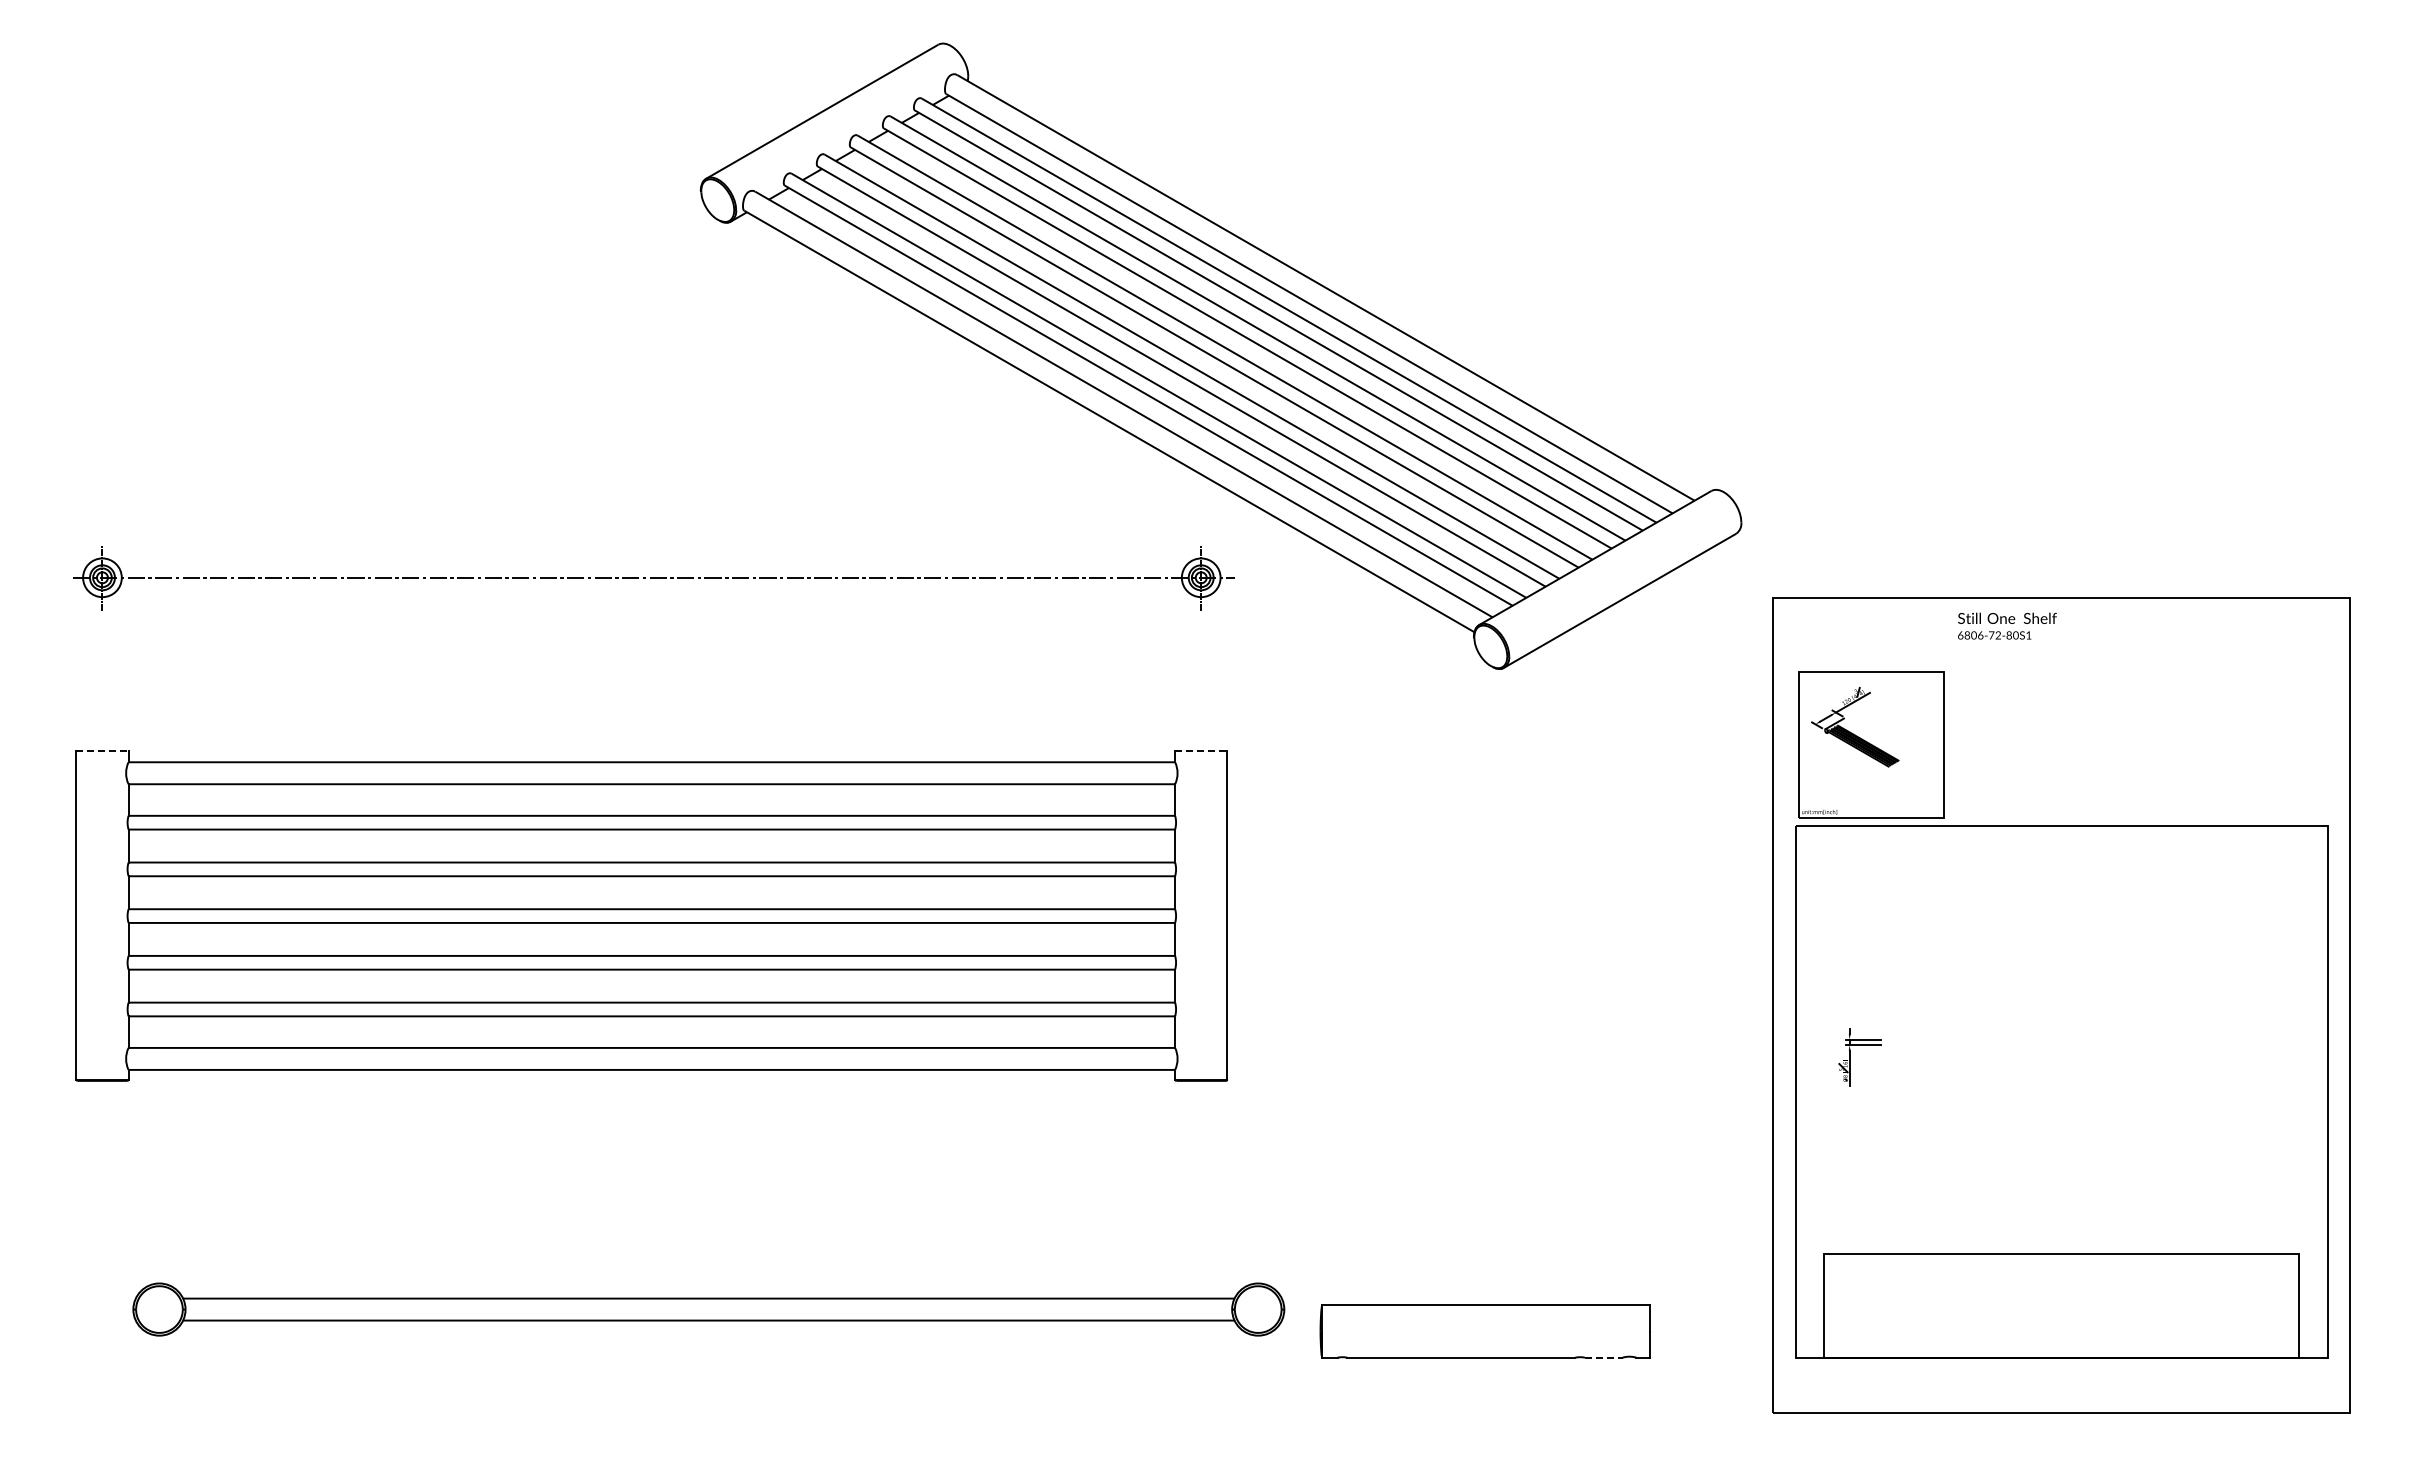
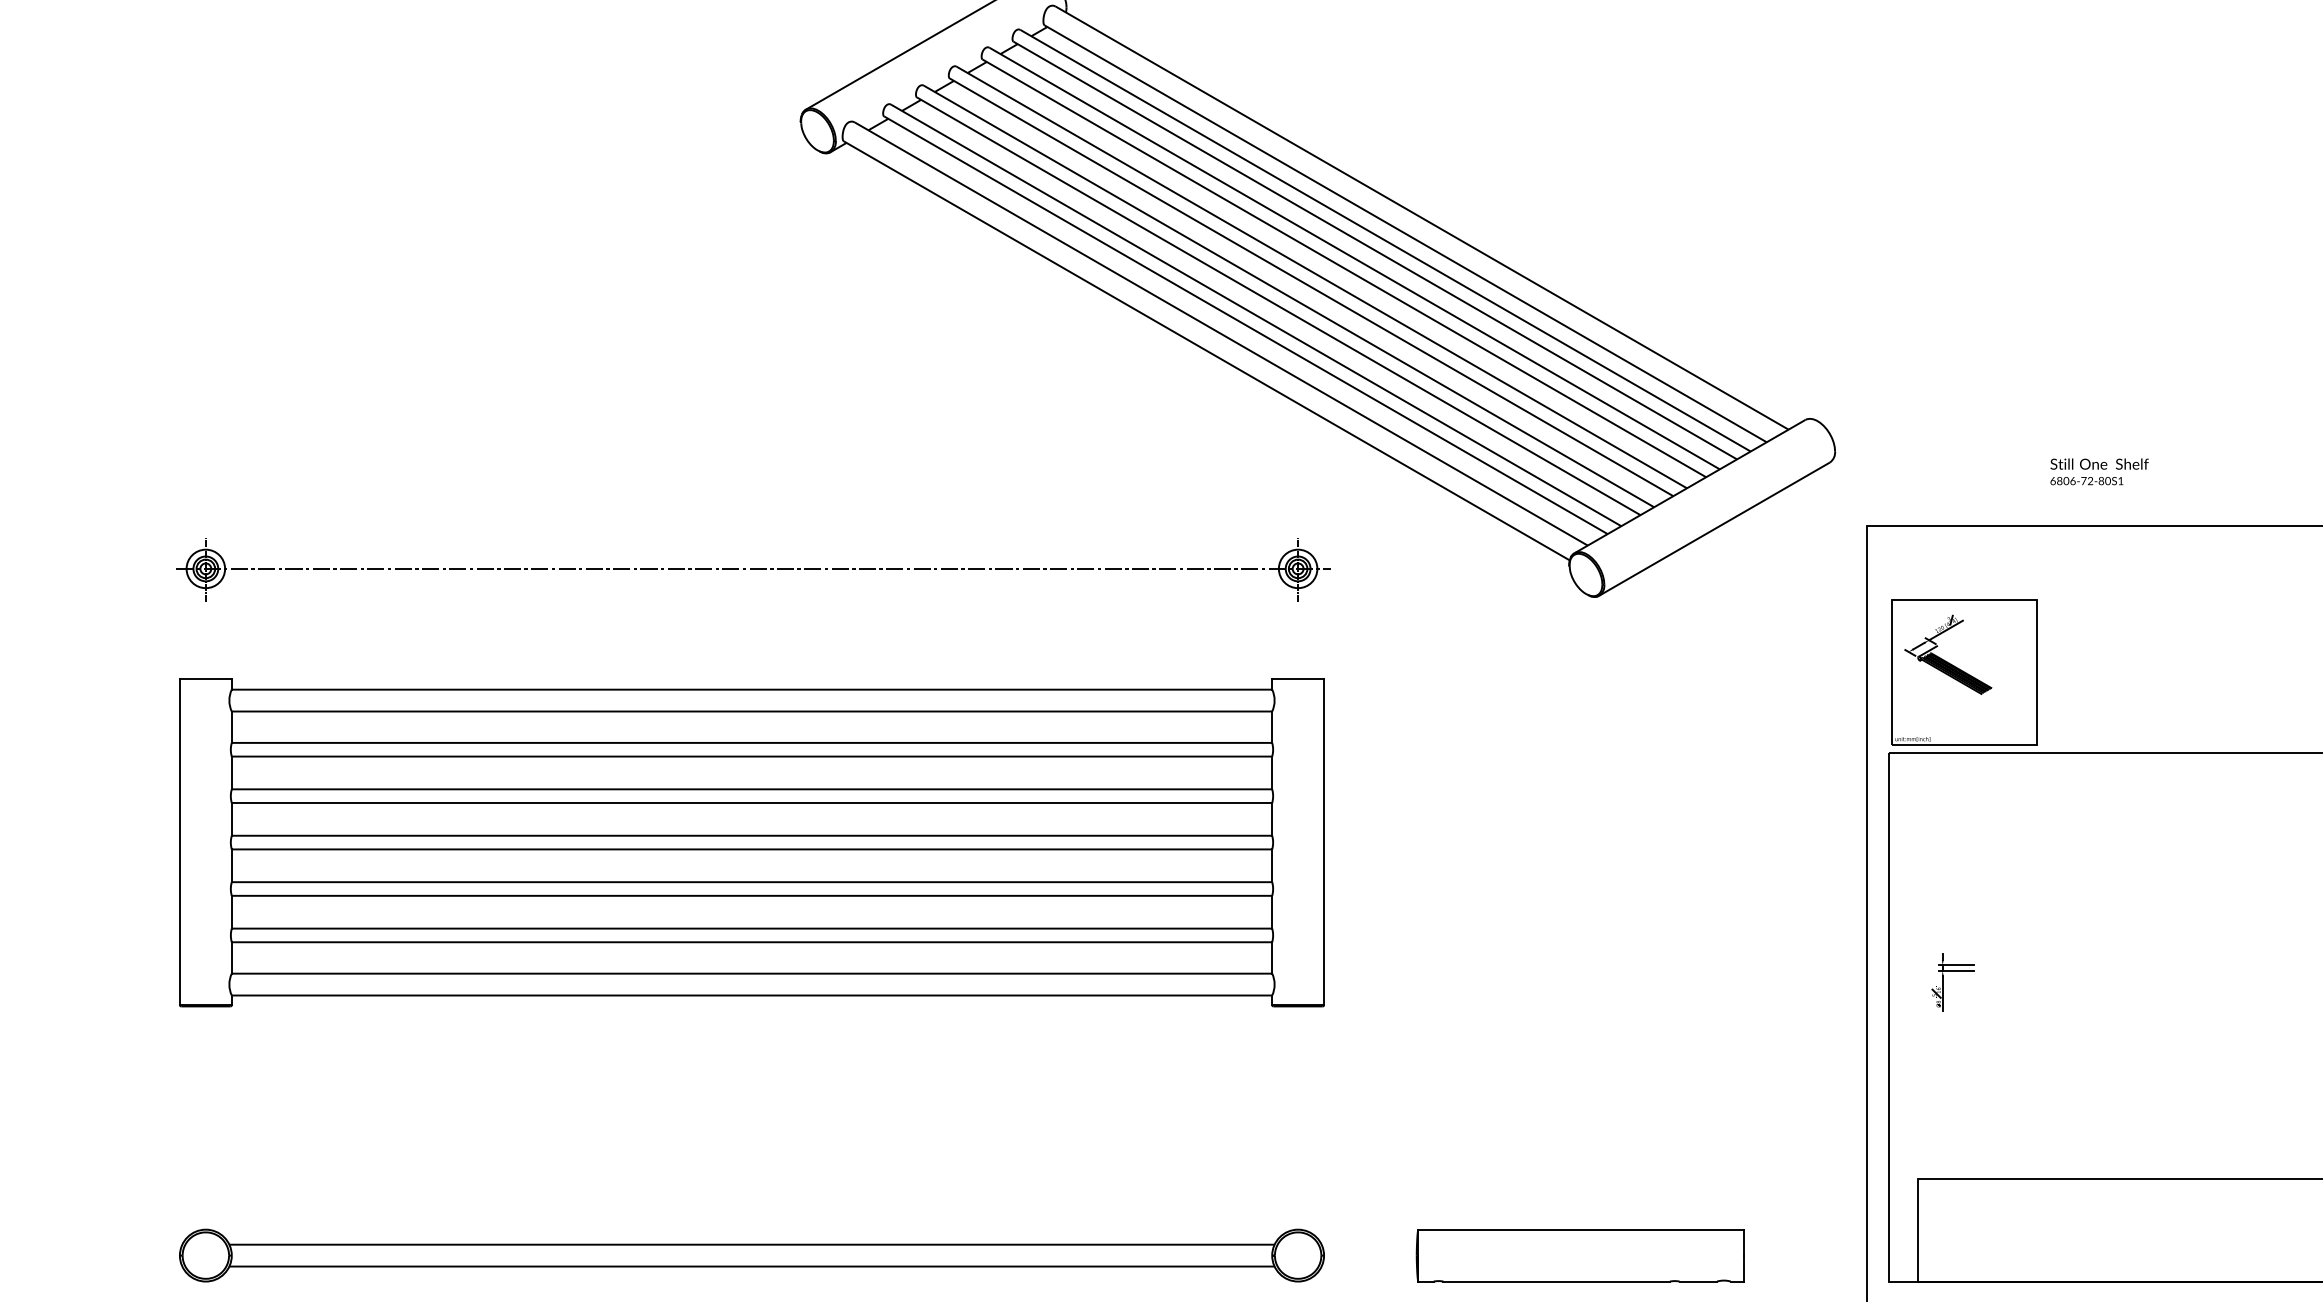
part: (653, 578) -> (753, 569), moved
text: (2007, 625) -> (2099, 471), moved
line: (102, 751) -> (205, 678), dashed -> solid
line: (1201, 751) -> (1298, 678), dashed -> solid
part: (708, 1309) -> (751, 1255), moved
line: (1603, 1357) -> (1698, 1281), dashed -> solid

